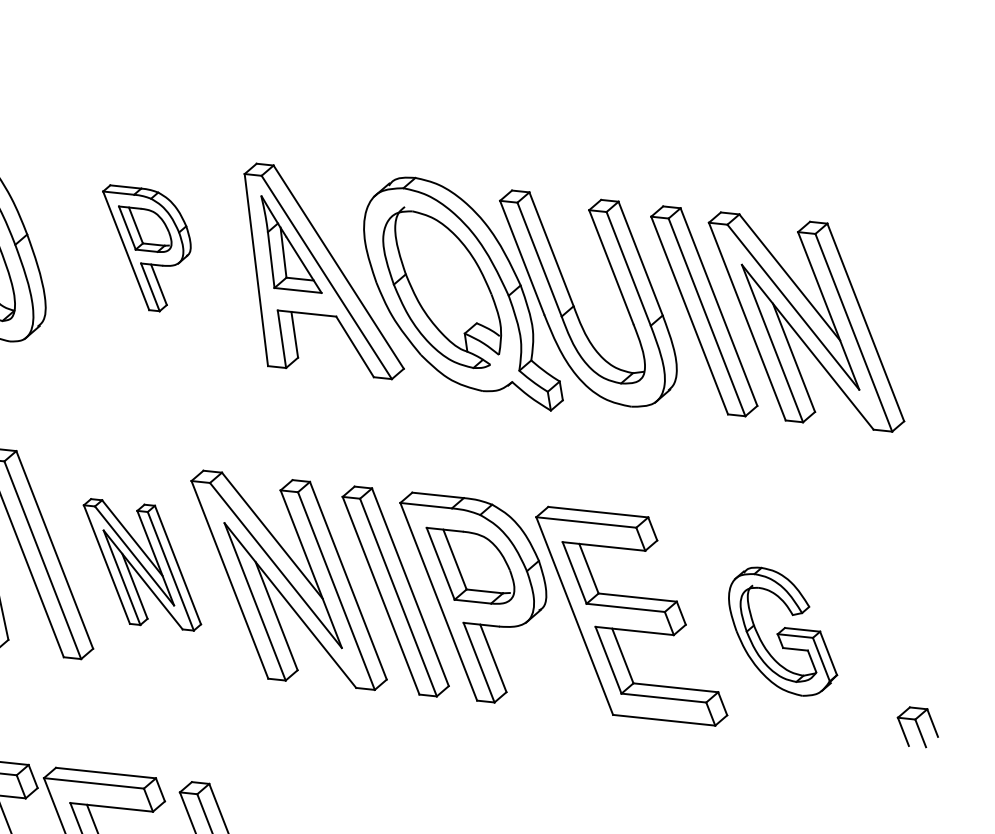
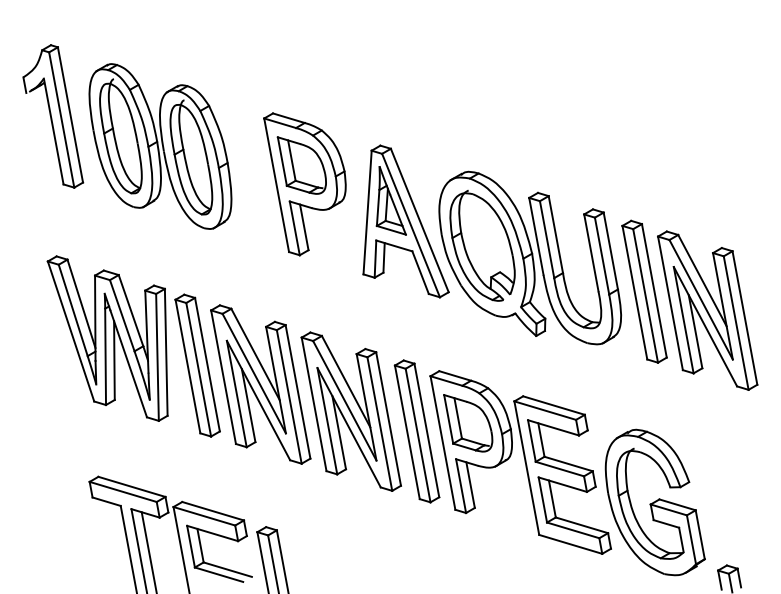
part: (151, 245) -> (304, 184), size x1.67
part: (141, 564) -> (260, 384), size x1.67
part: (780, 631) -> (654, 502), size x1.67

